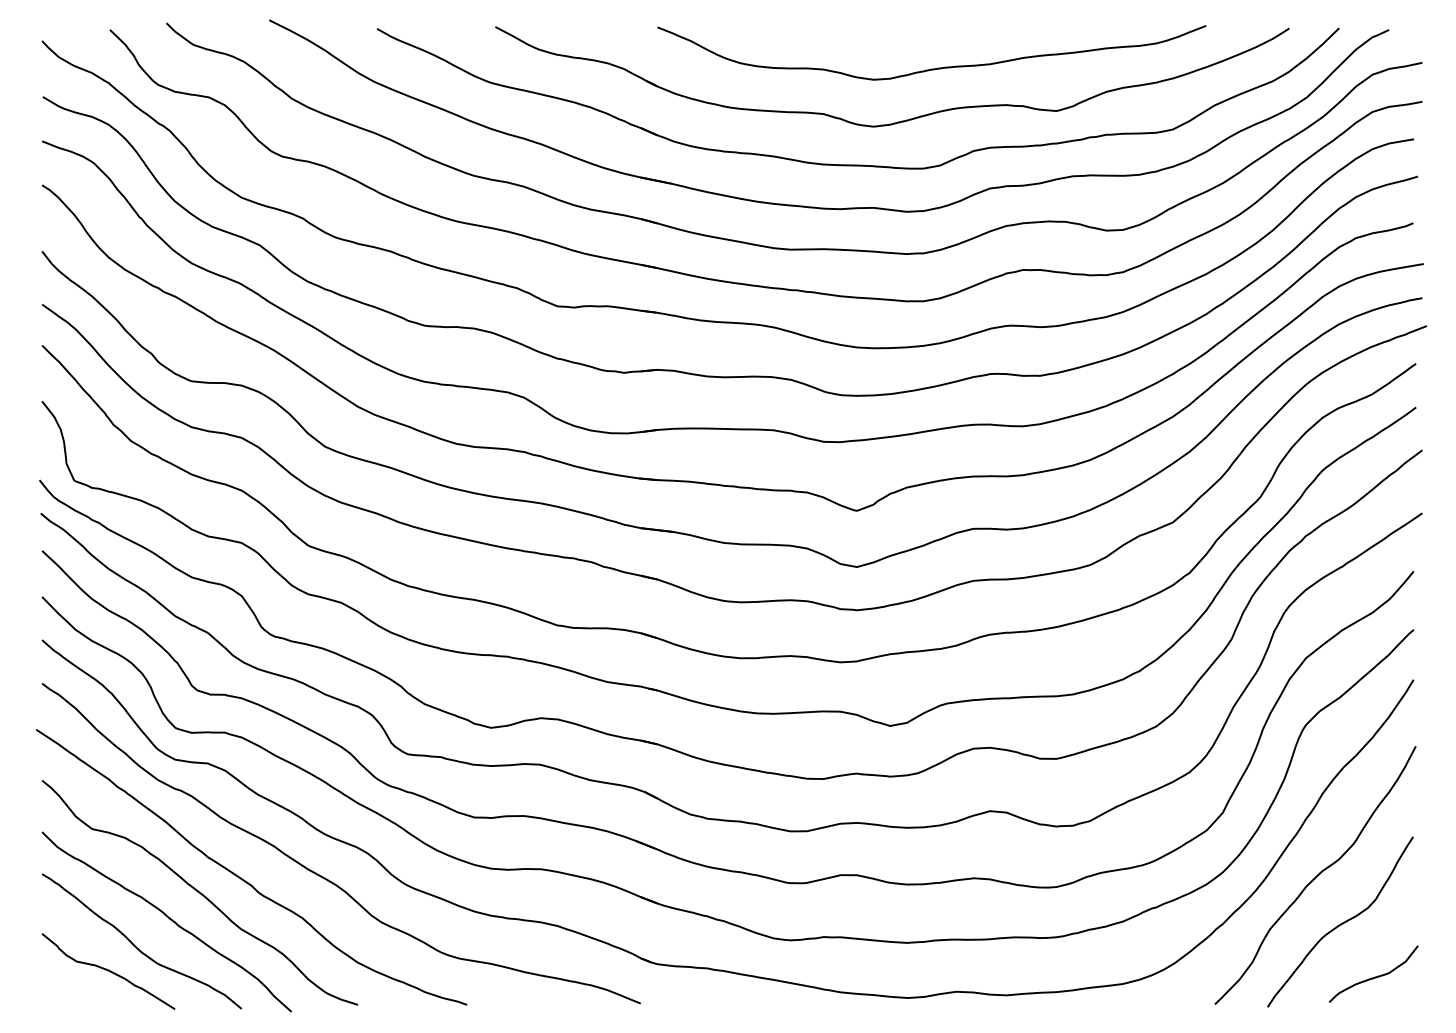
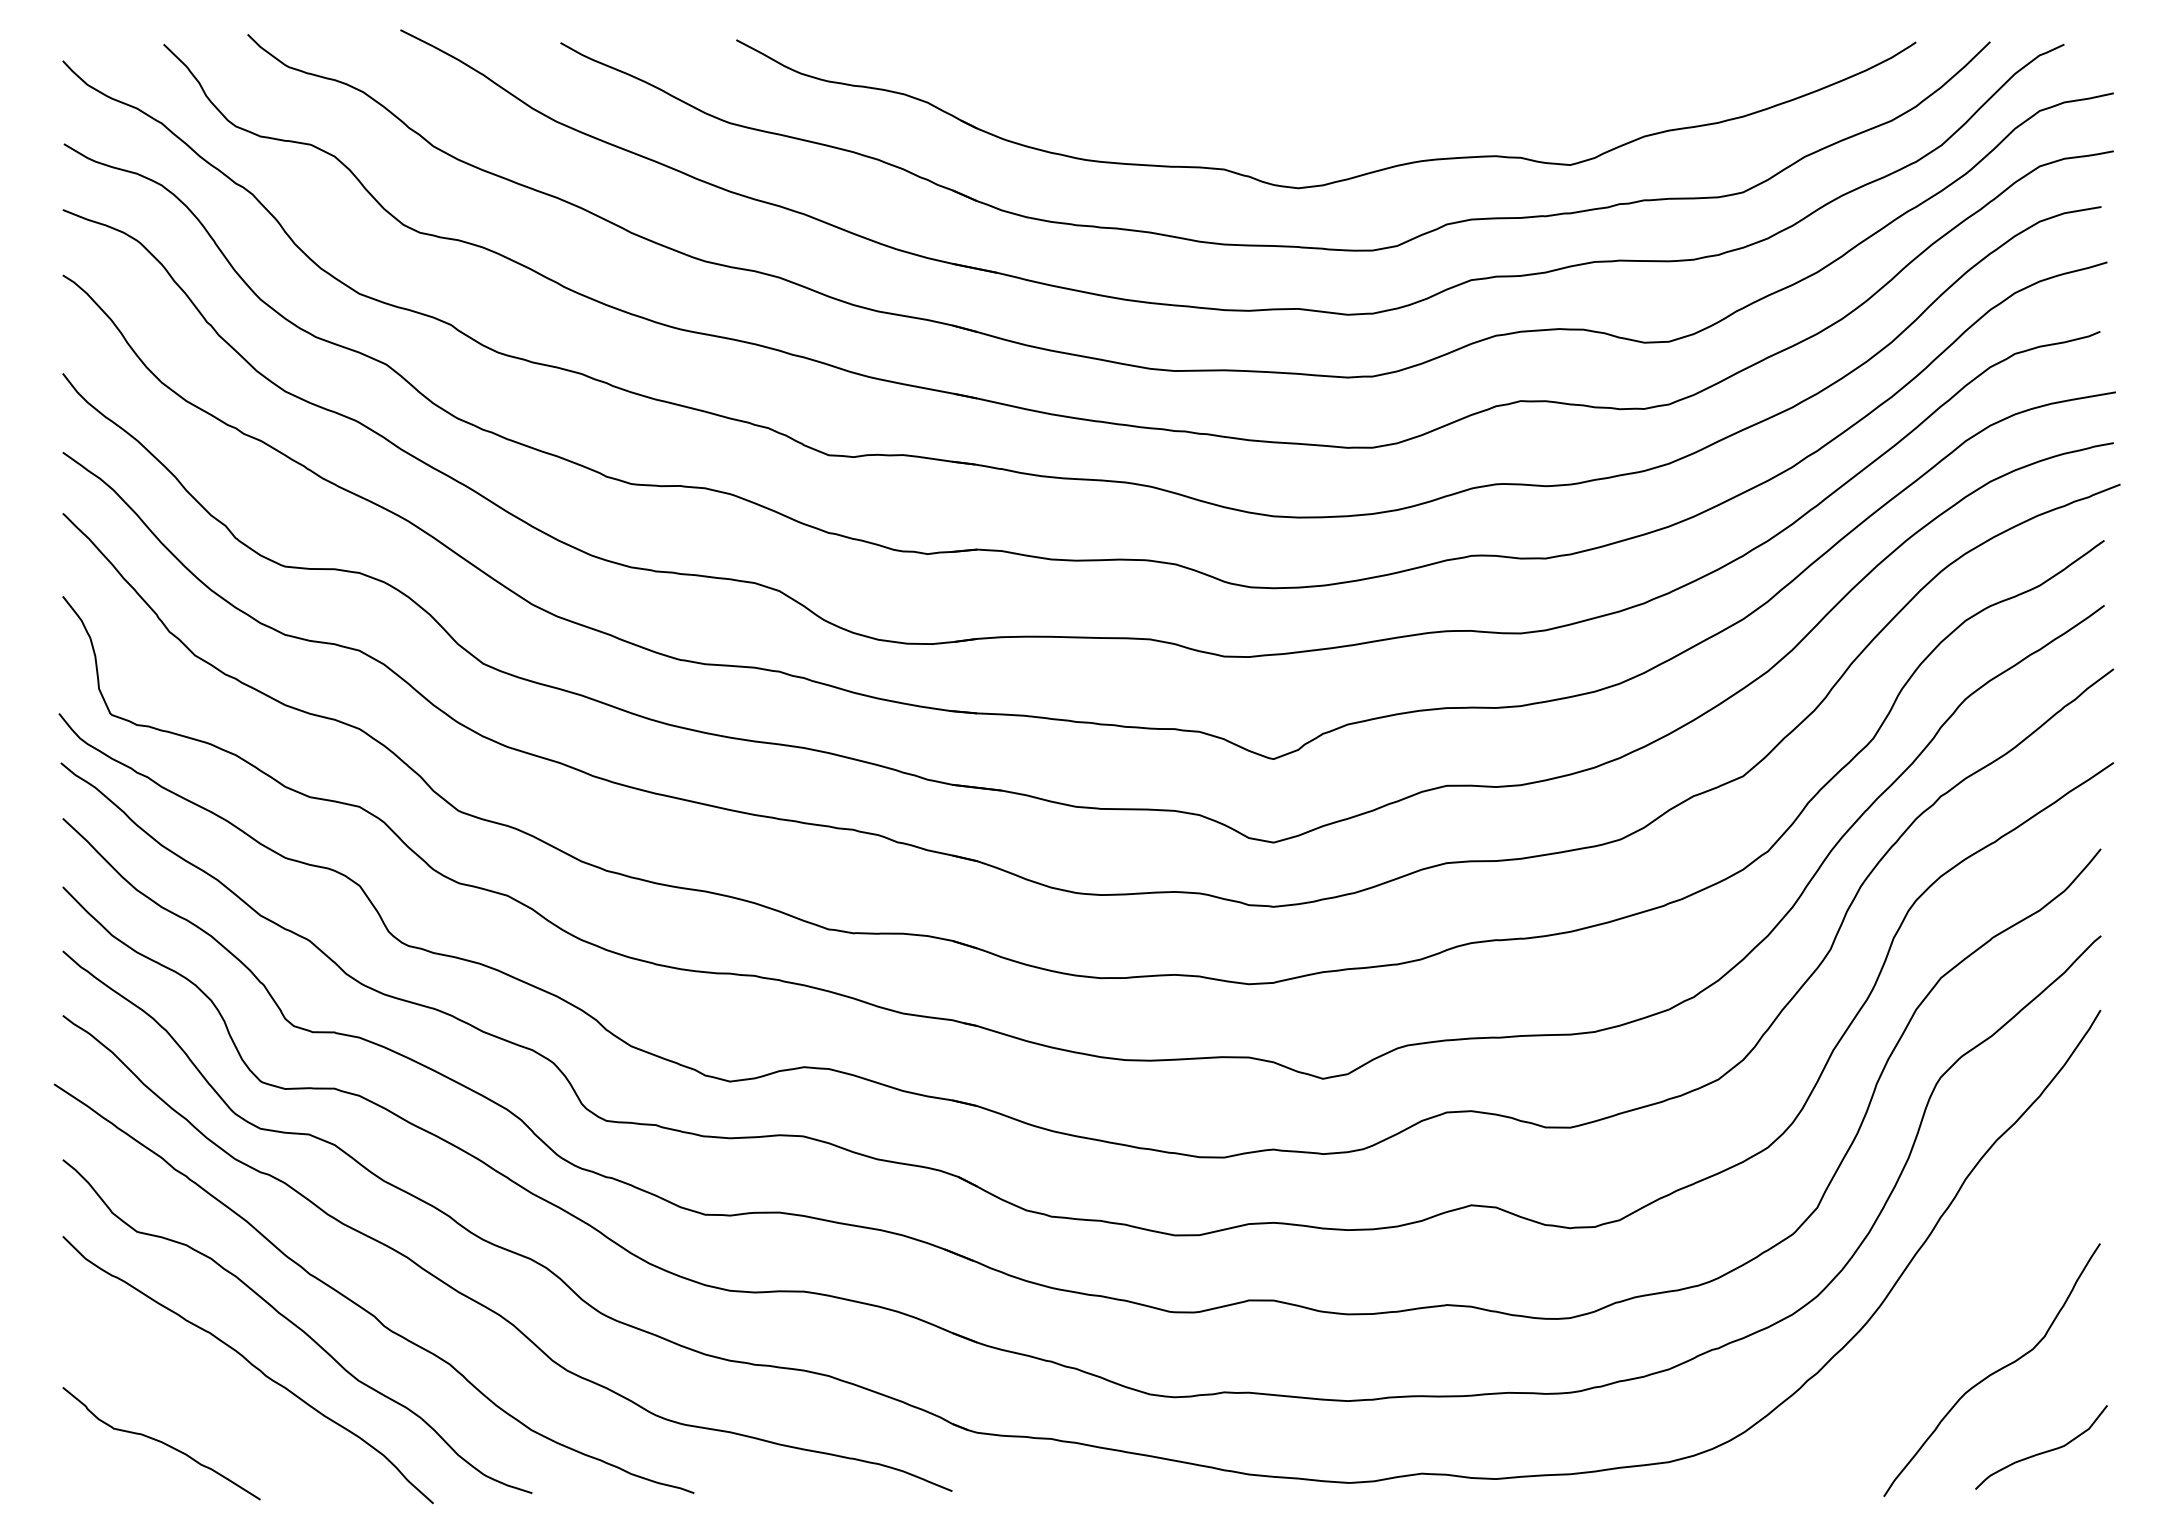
curve: (931, 68) -> (1384, 101), removed
curve: (1316, 875) -> (1956, 1300), removed
curve: (136, 946) -> (203, 1406), removed

